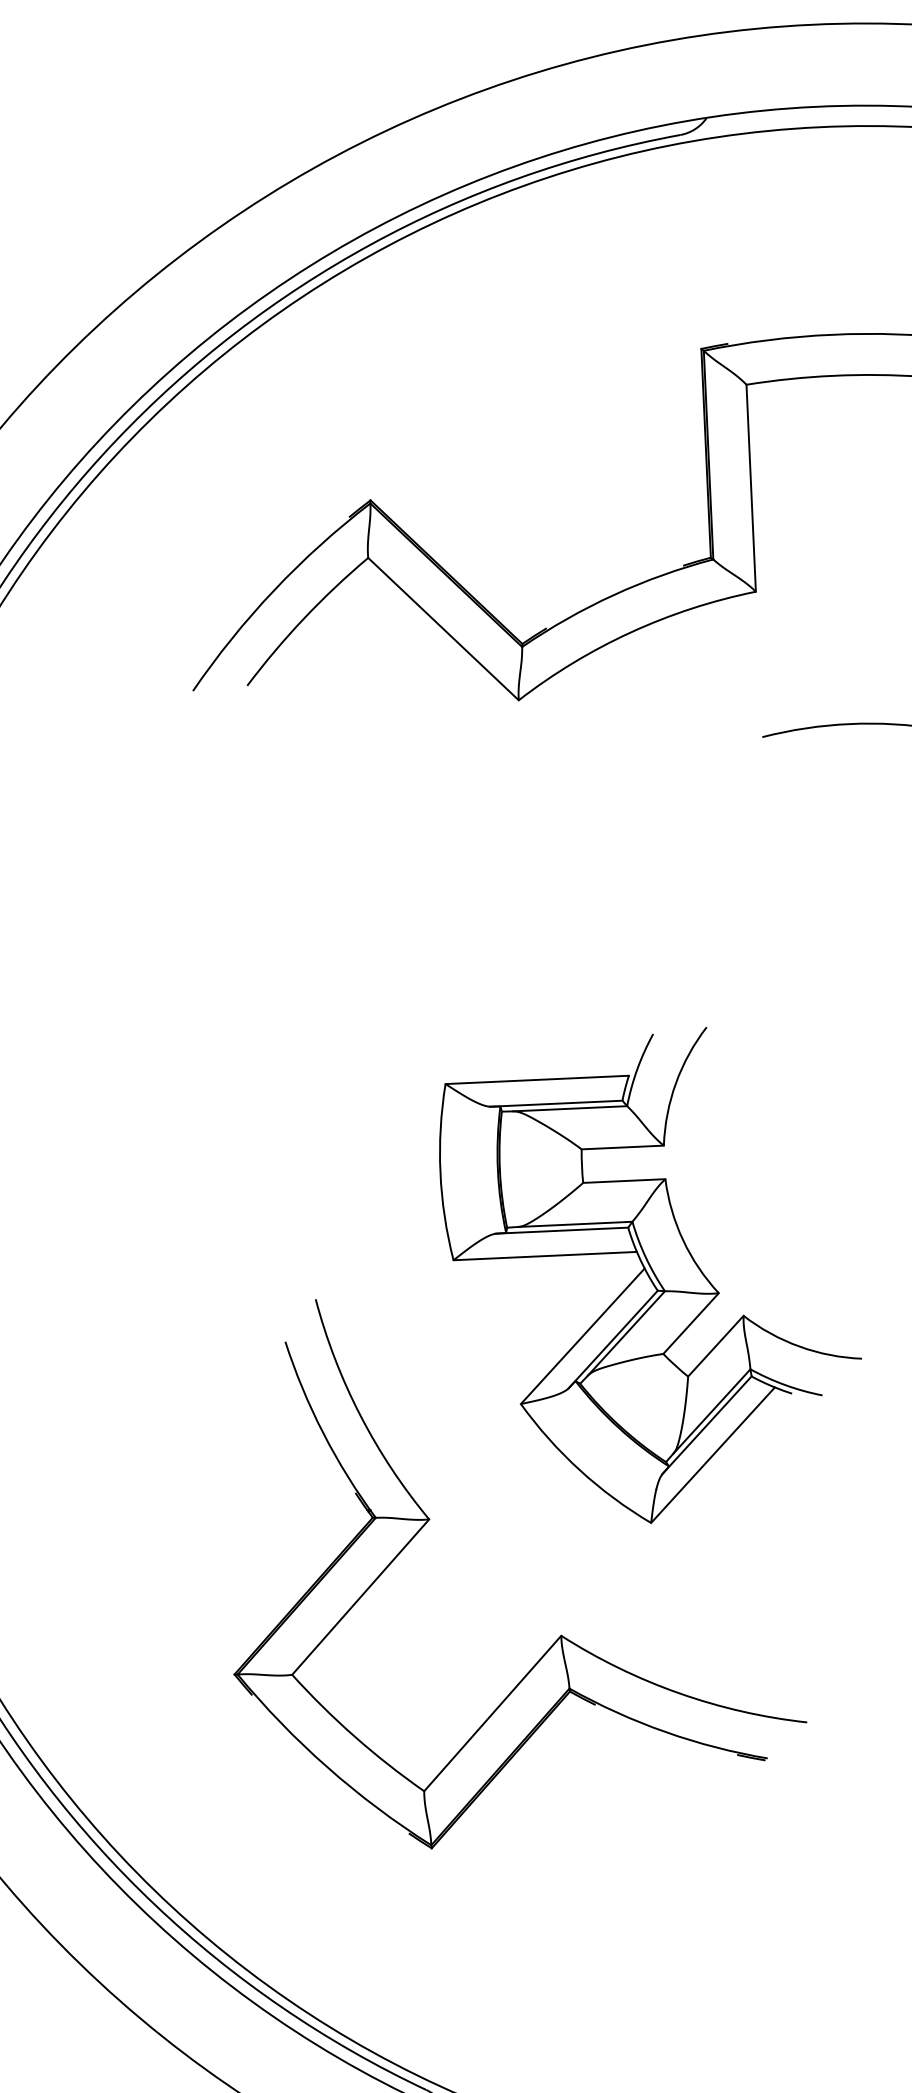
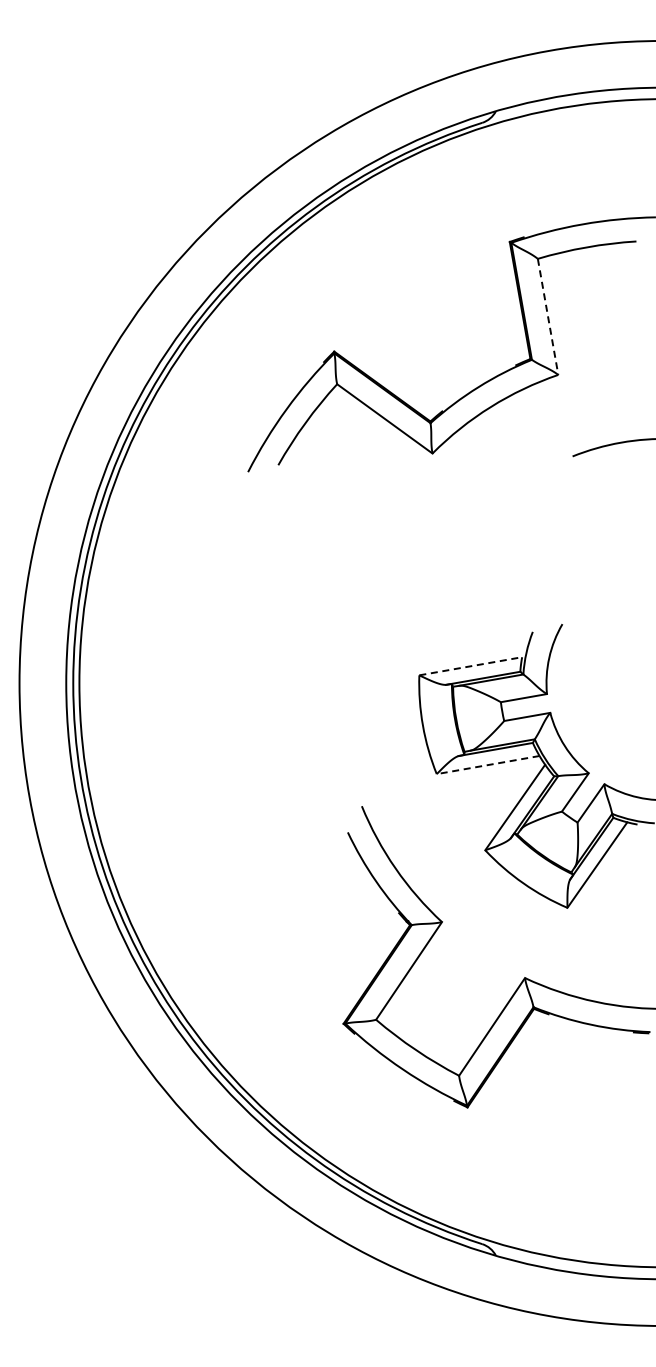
line: (752, 487) -> (548, 316), solid -> dashed
line: (538, 1080) -> (471, 666), solid -> dashed
line: (543, 1256) -> (487, 765), solid -> dashed

